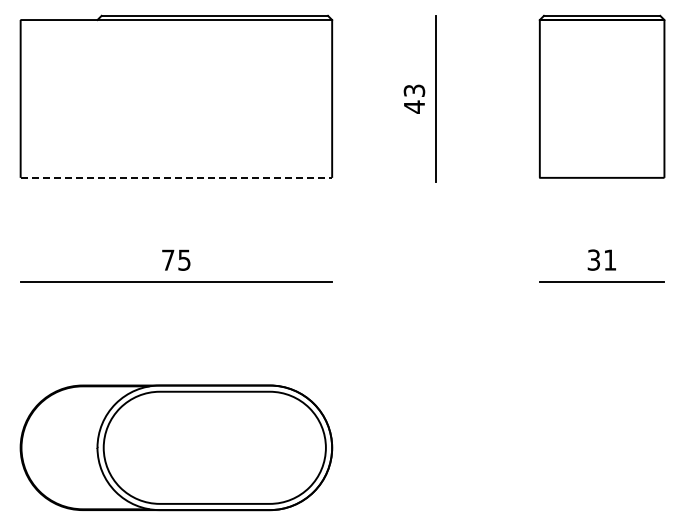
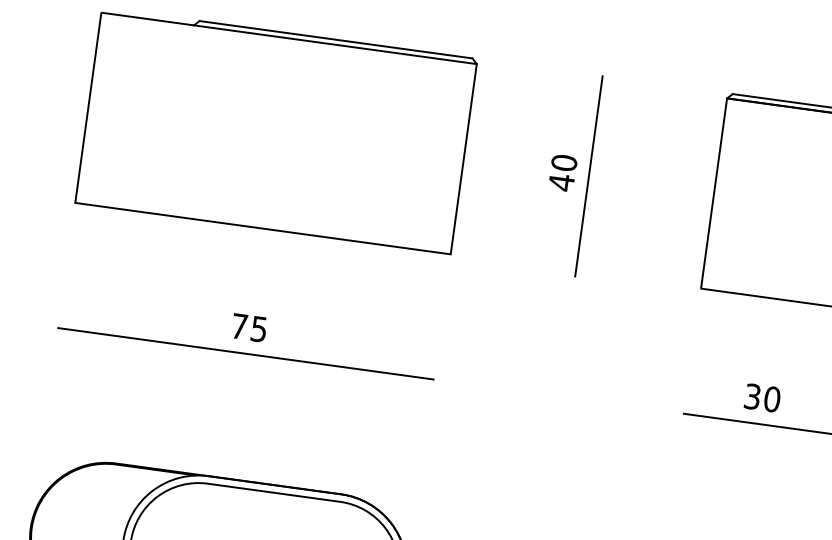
text: (414, 90) -> (564, 162), 43 -> 40
line: (176, 177) -> (263, 228), dashed -> solid
text: (609, 259) -> (771, 398), 31 -> 30

